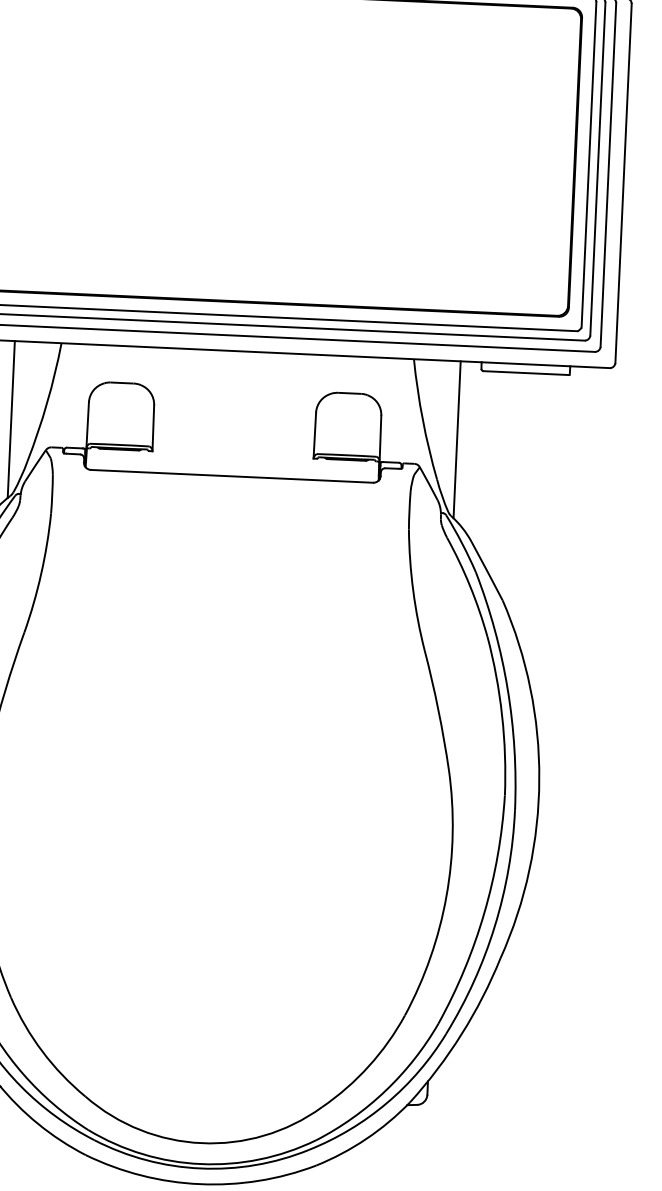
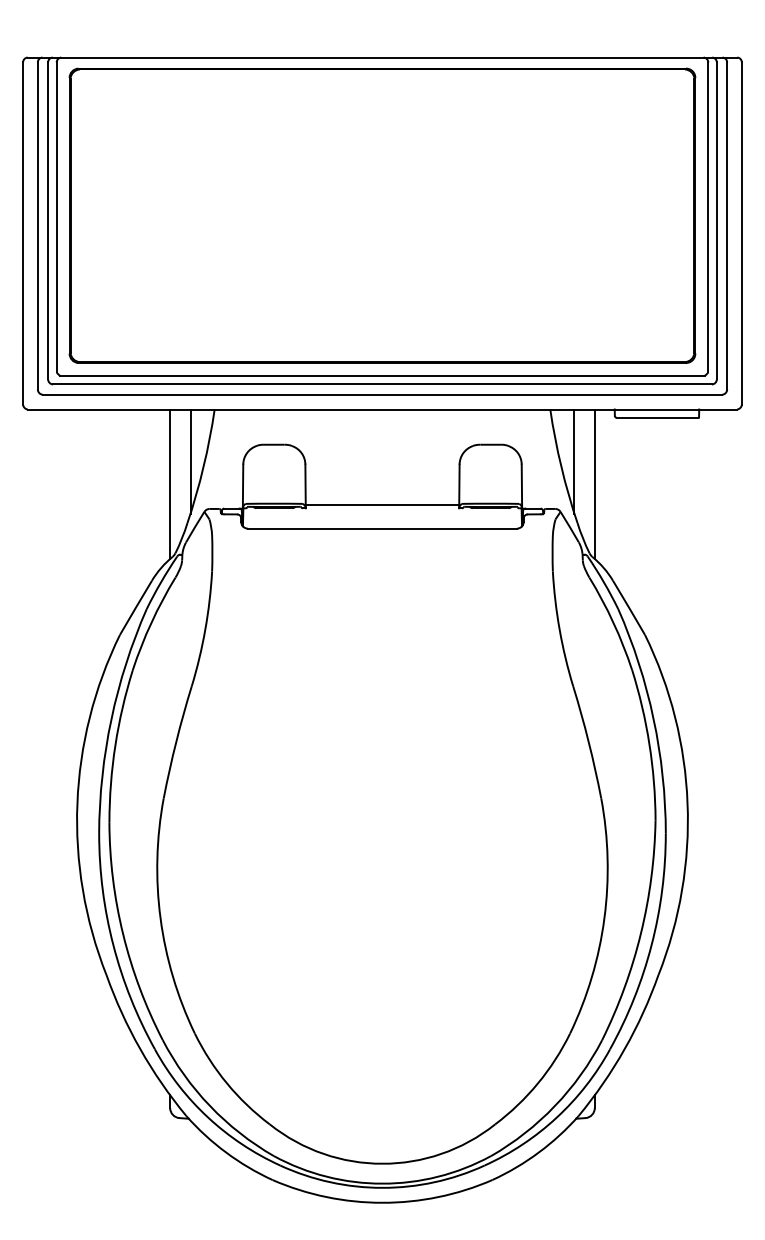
line: (33, 396) -> (190, 461), added
line: (436, 414) -> (574, 461), added
line: (233, 450) -> (382, 504), added

